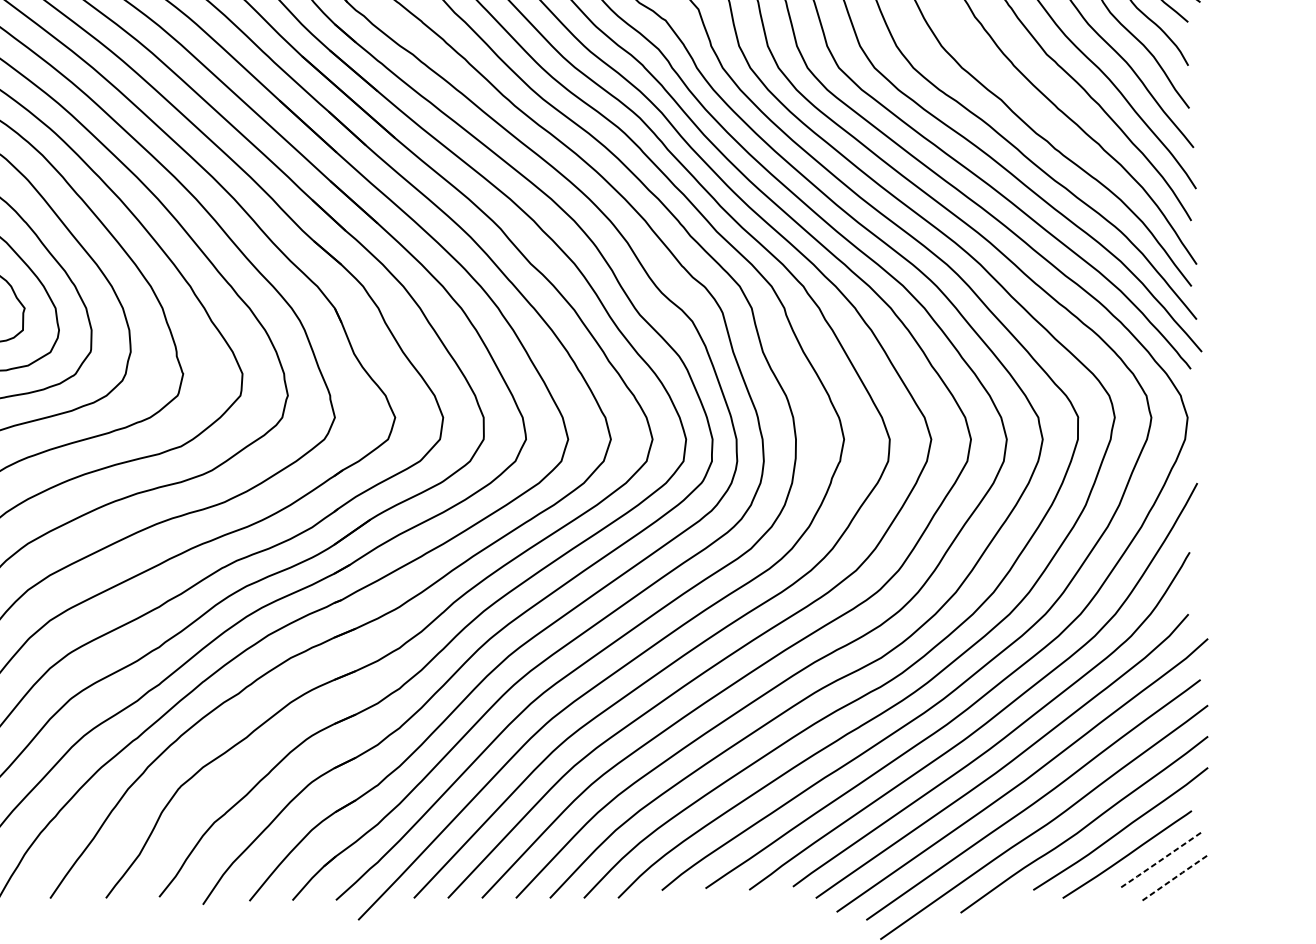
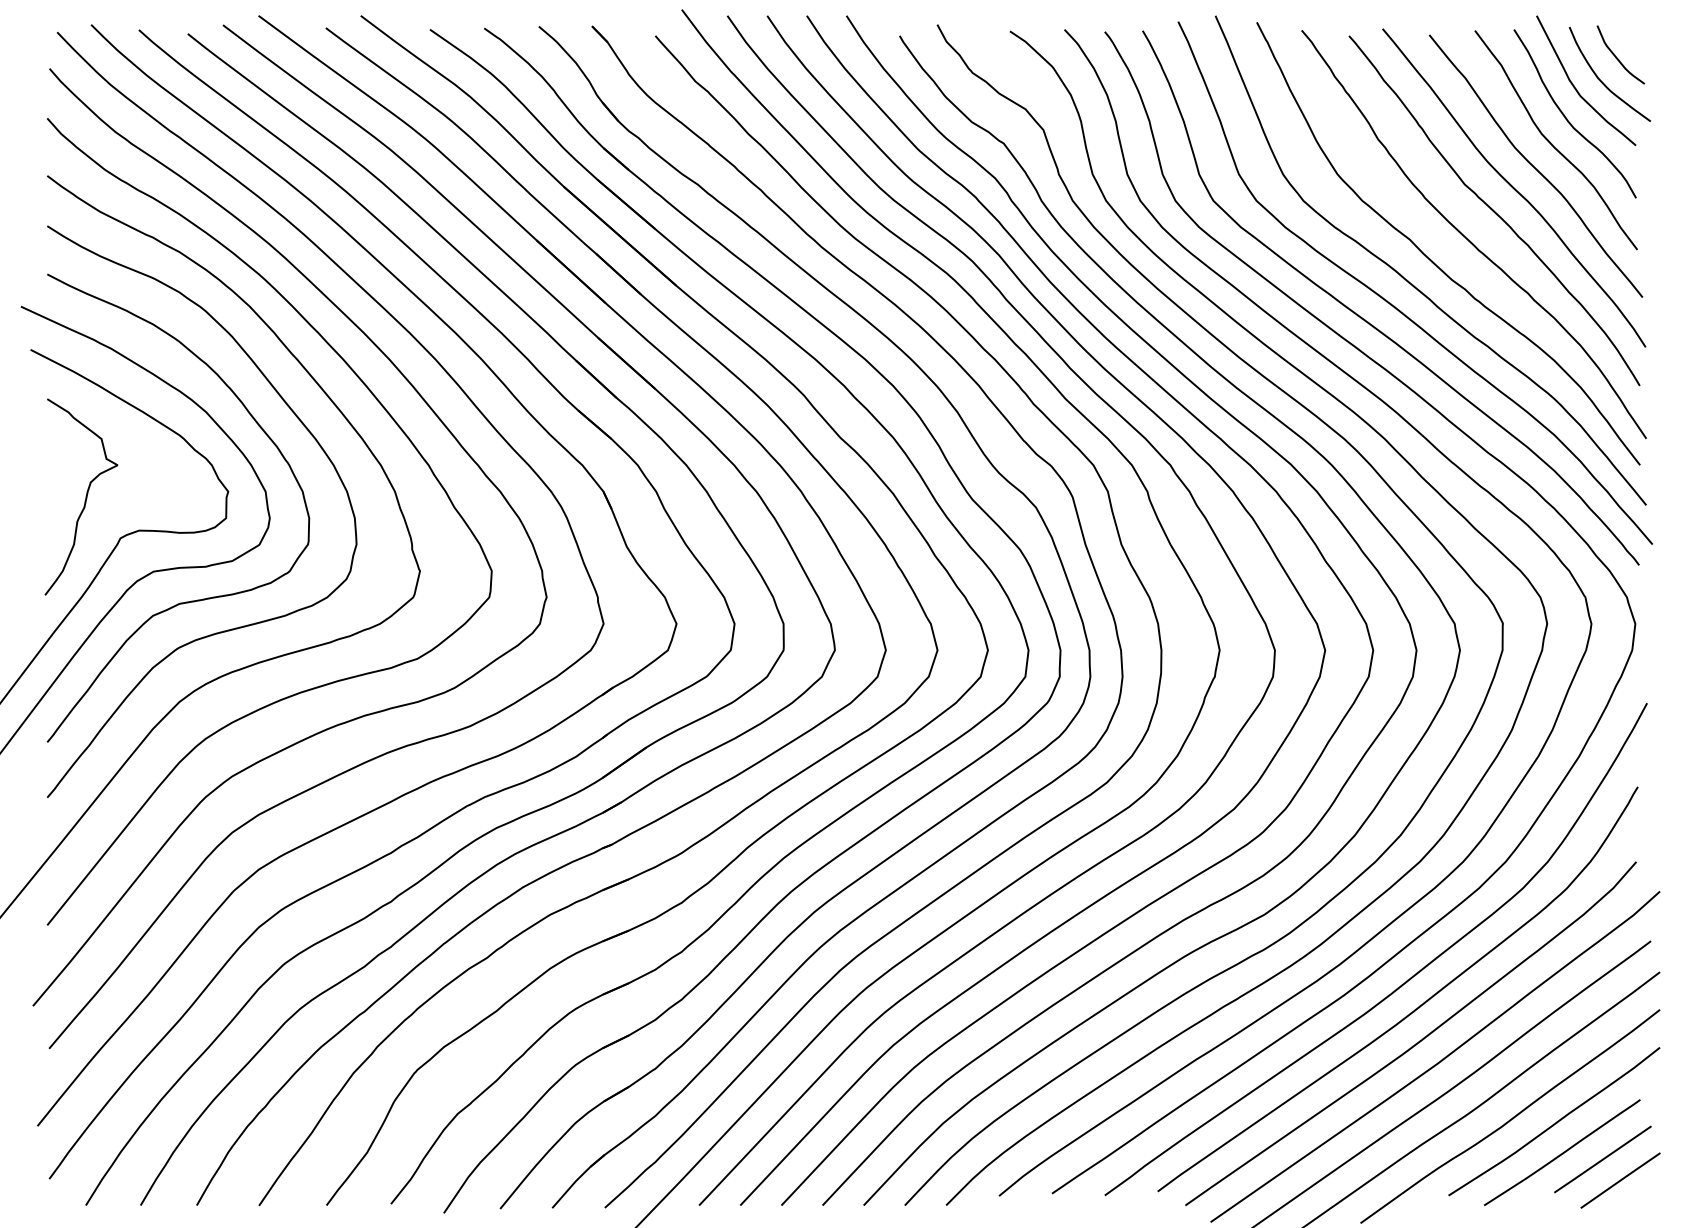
line: (1160, 860) -> (1602, 1159), dashed -> solid
line: (1176, 876) -> (1621, 1179), dashed -> solid

